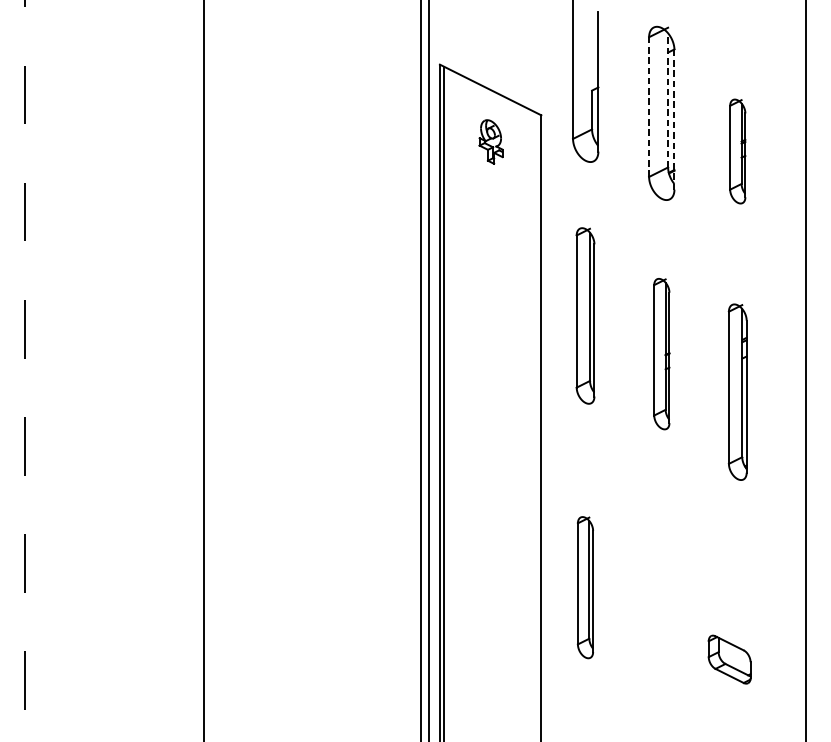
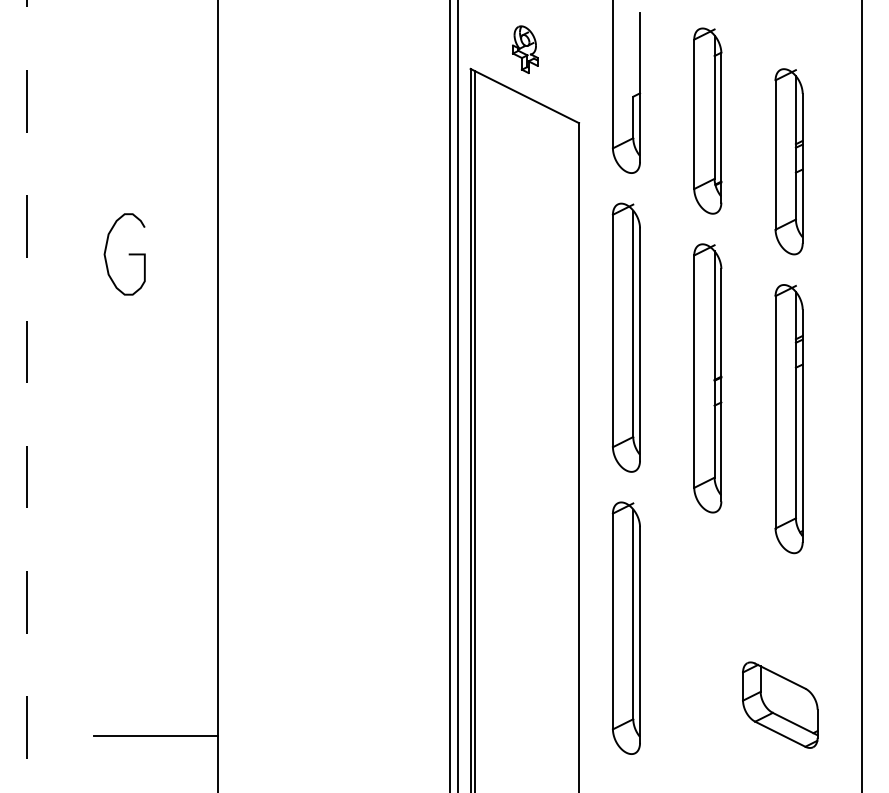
line: (668, 100) -> (714, 107), dashed -> solid
line: (649, 107) -> (694, 114), dashed -> solid
line: (674, 119) -> (721, 127), dashed -> solid
part: (491, 141) -> (525, 49), moved
part: (737, 151) -> (788, 161), size x1.67
curve: (119, 238) -> (128, 254), added
part: (584, 315) -> (625, 337), size x1.43
part: (661, 354) -> (707, 378), size x1.67
part: (737, 392) -> (788, 419), size x1.43
part: (584, 587) -> (625, 627), size x1.67
part: (729, 659) -> (780, 704), size x1.67
line: (145, 689) -> (155, 736), added

